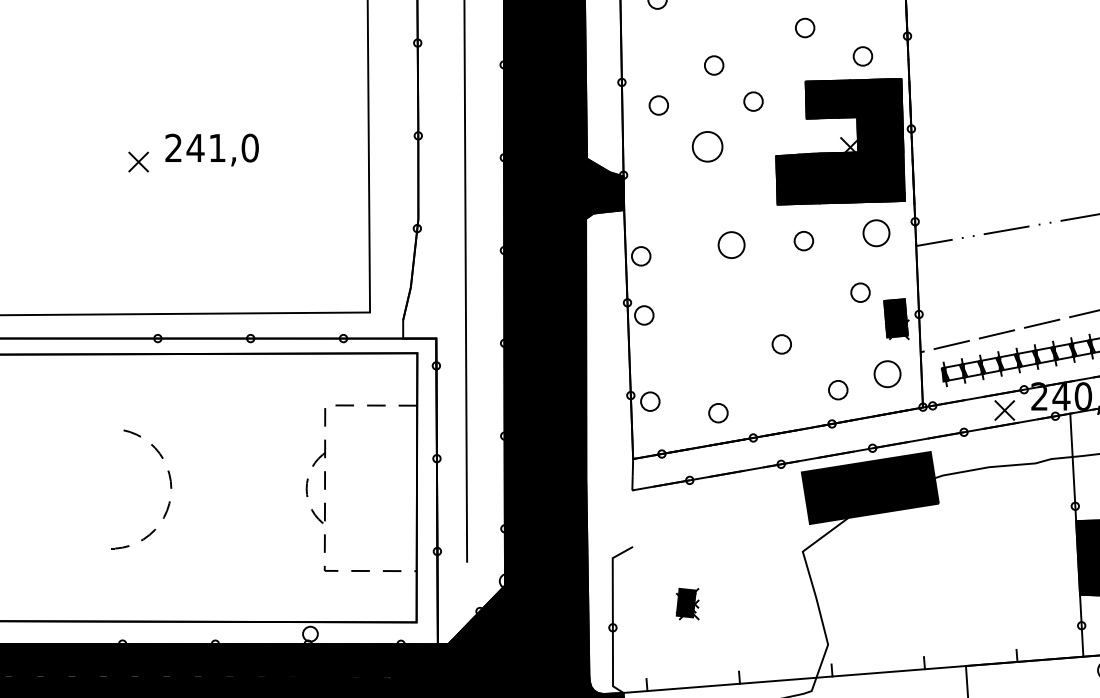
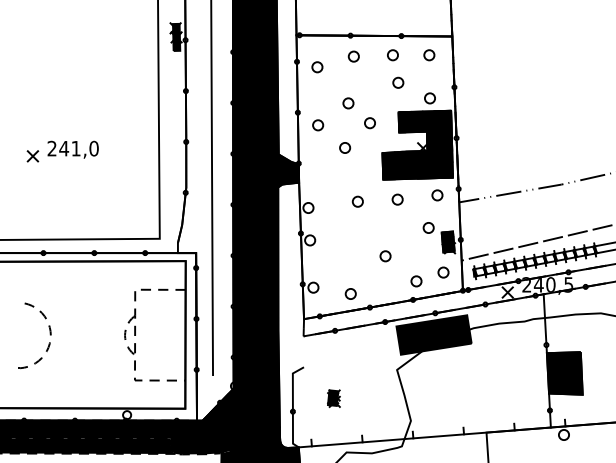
circle: (708, 145) -> (345, 147), size x0.62
circle: (876, 233) -> (437, 195), size x0.71
circle: (730, 244) -> (357, 201), size x0.71
circle: (887, 373) -> (443, 272), size x0.71

